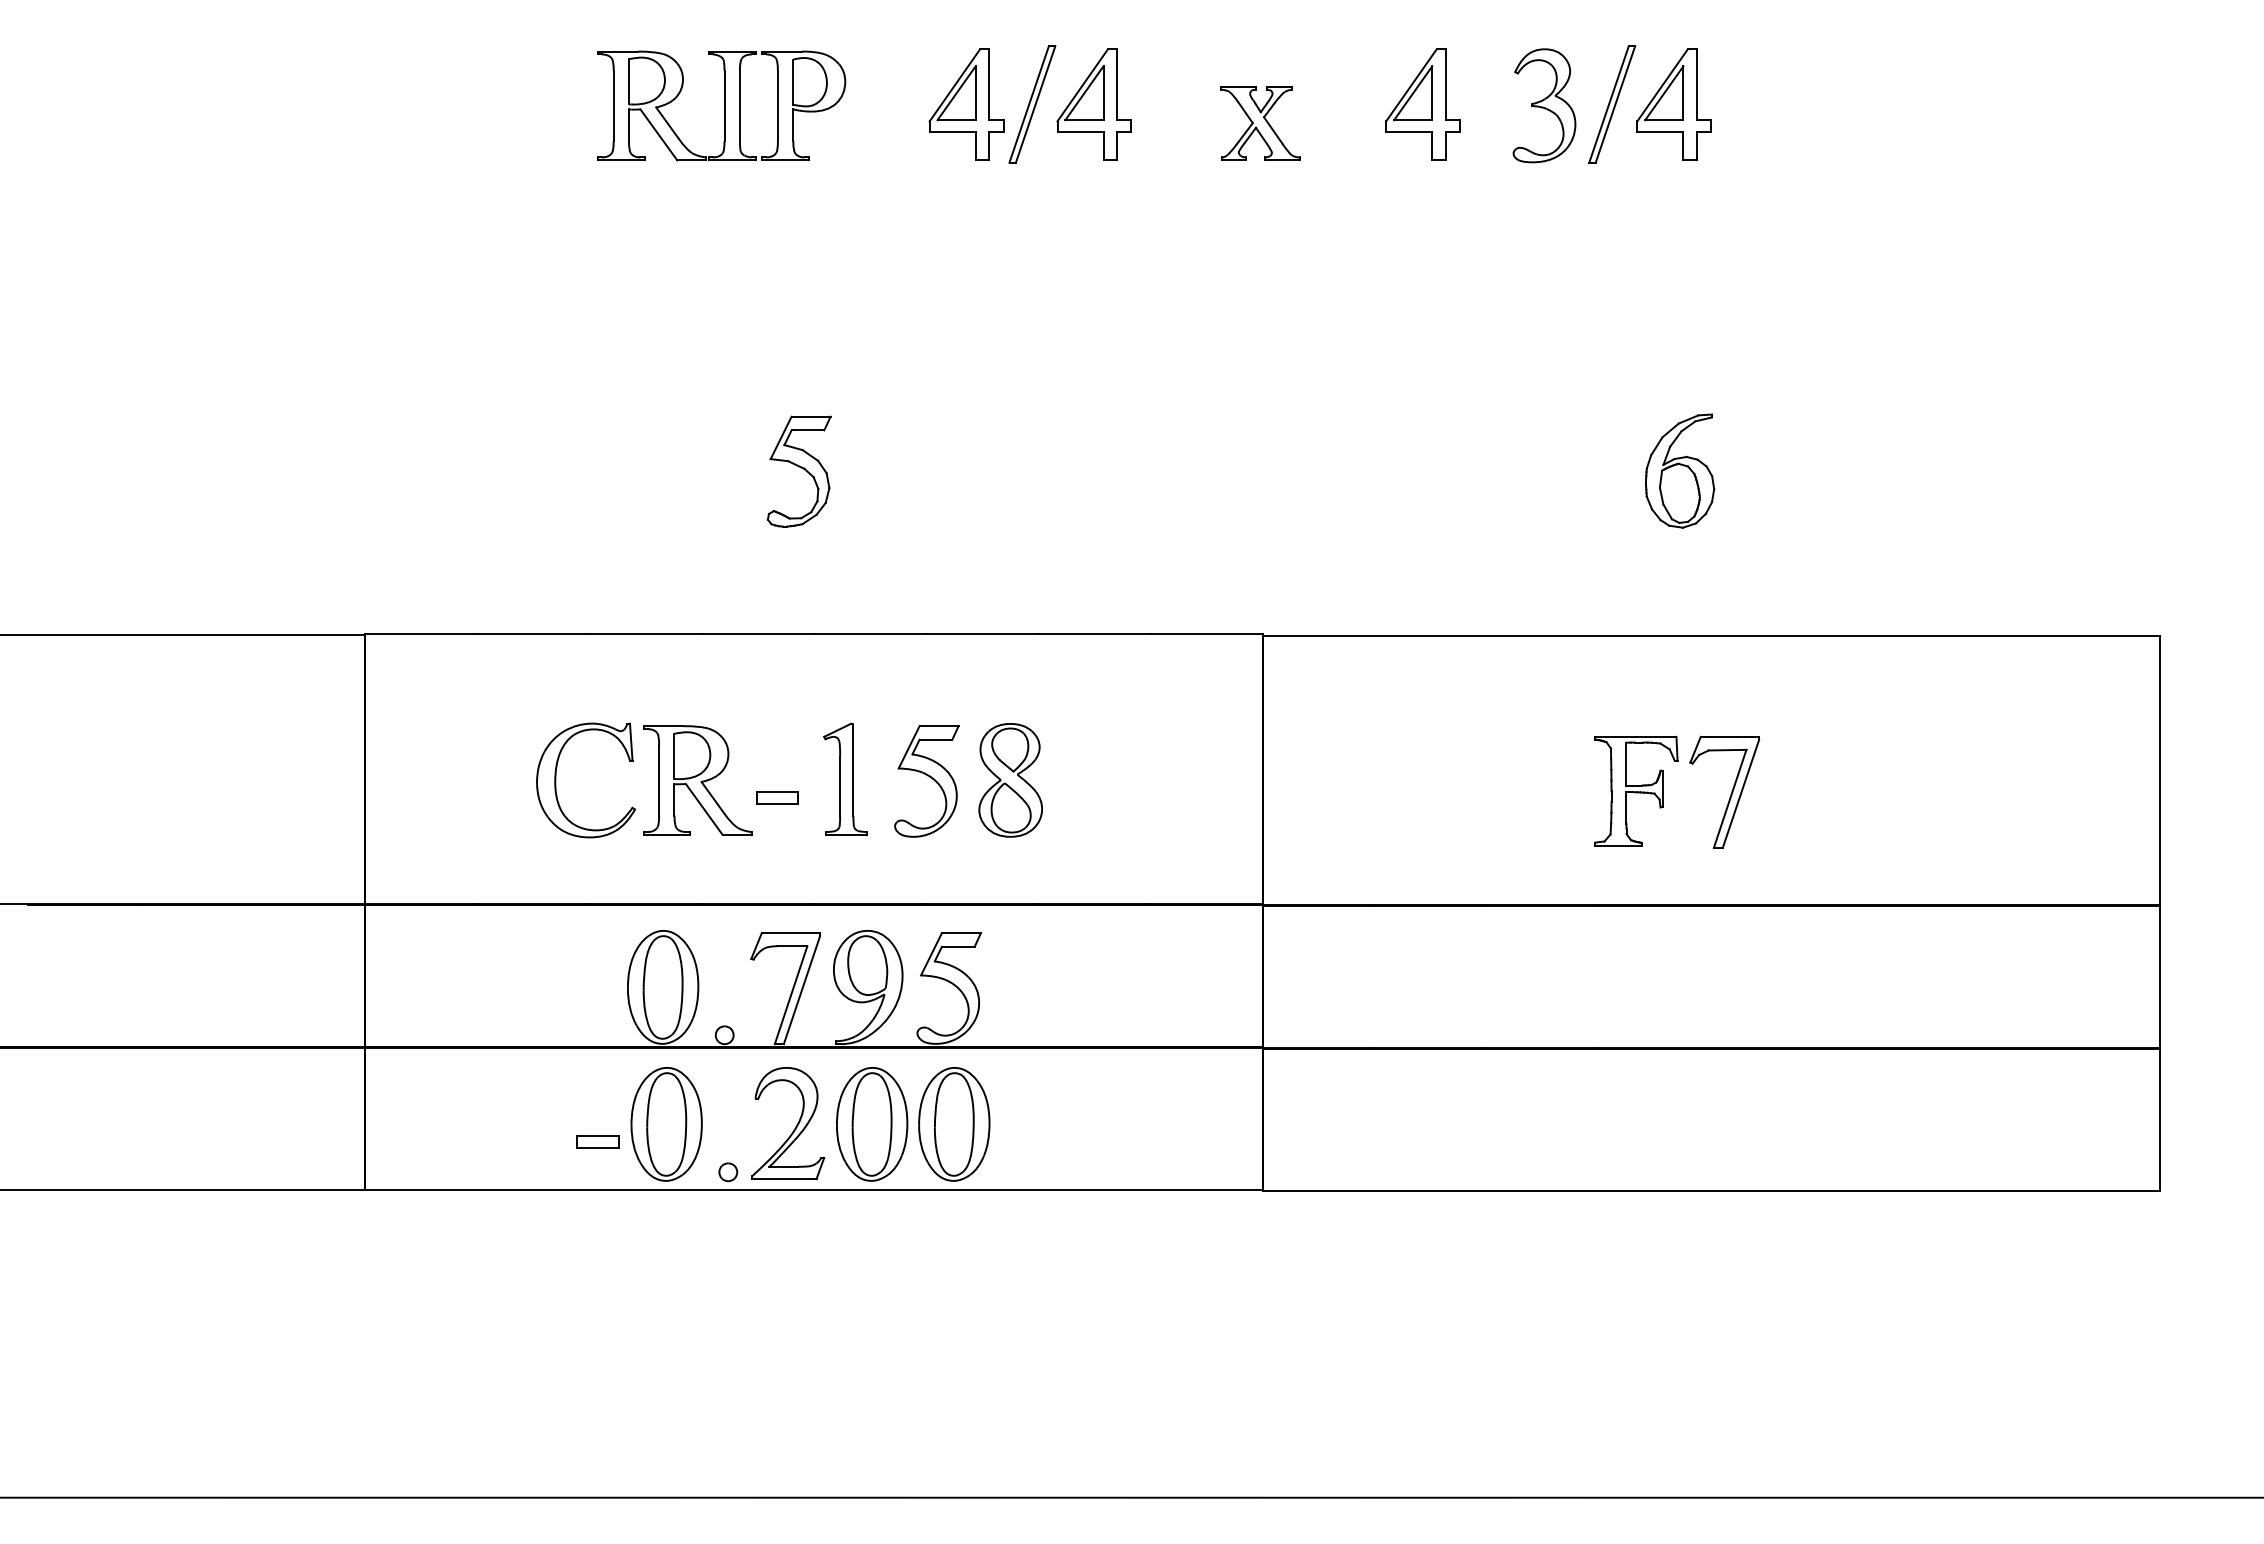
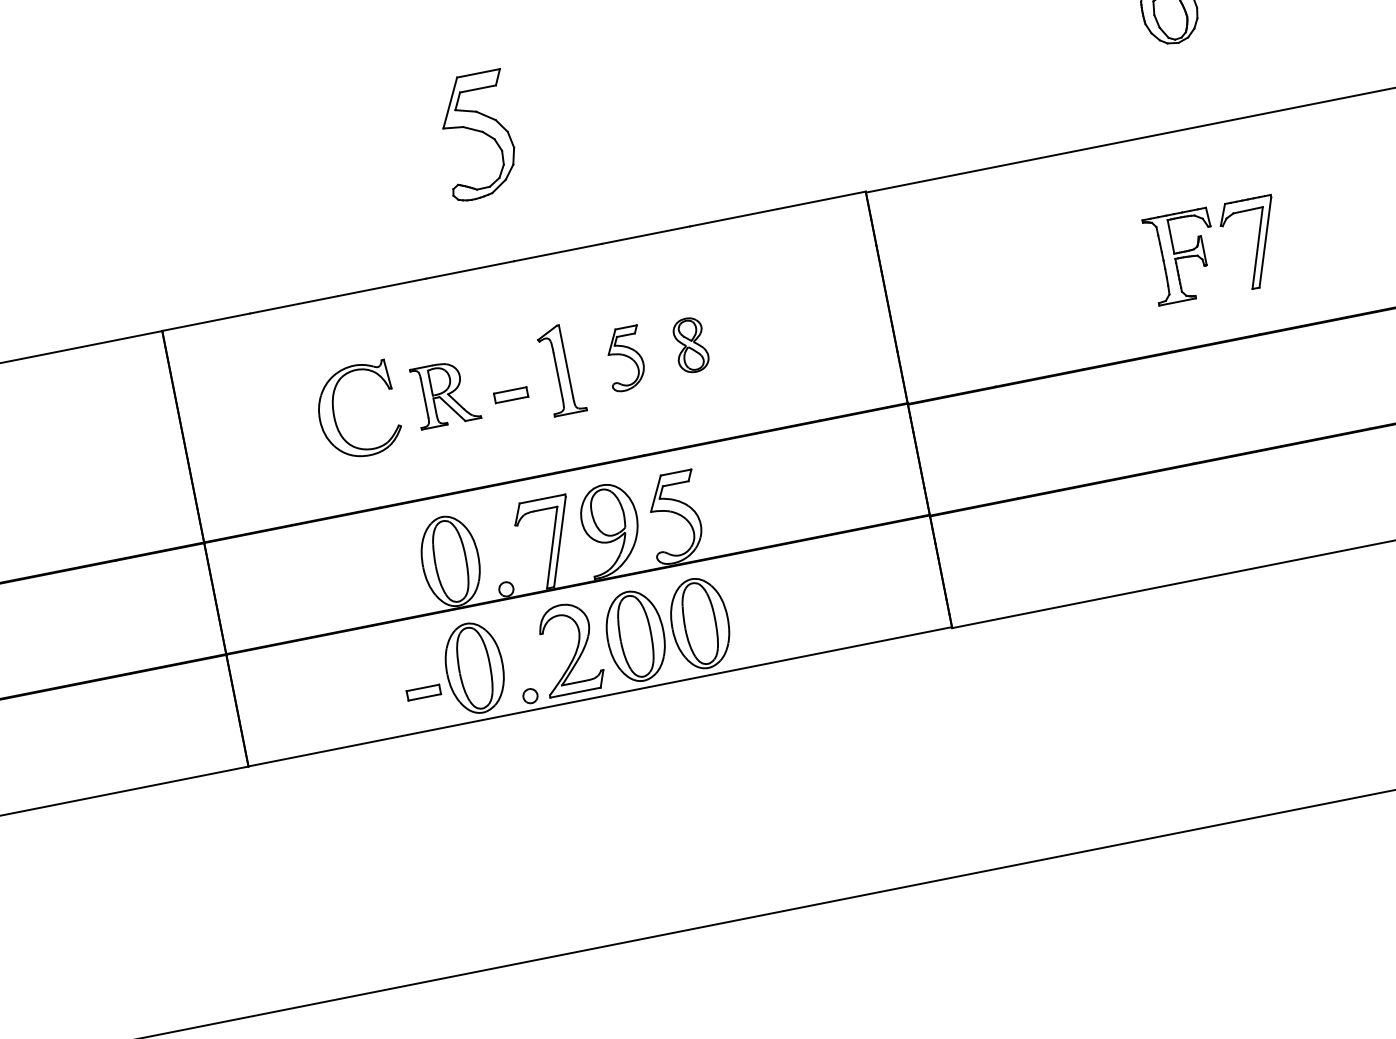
part: (798, 471) -> (476, 136), size x1.4
part: (697, 780) -> (445, 393), size x0.7
part: (1010, 780) -> (690, 345), size x0.6
part: (926, 781) -> (625, 359), size x0.7

